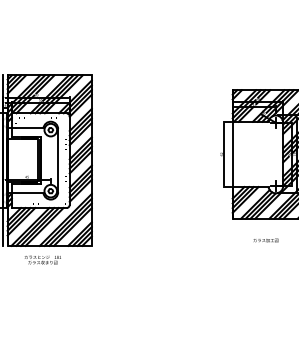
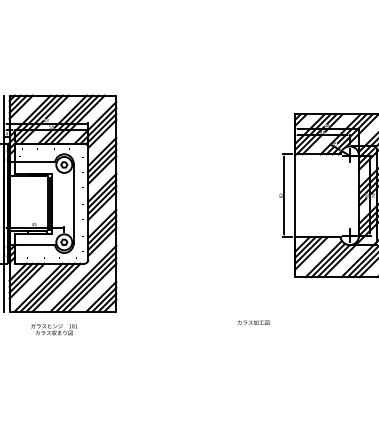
text: (265, 240) -> (252, 322), moved

